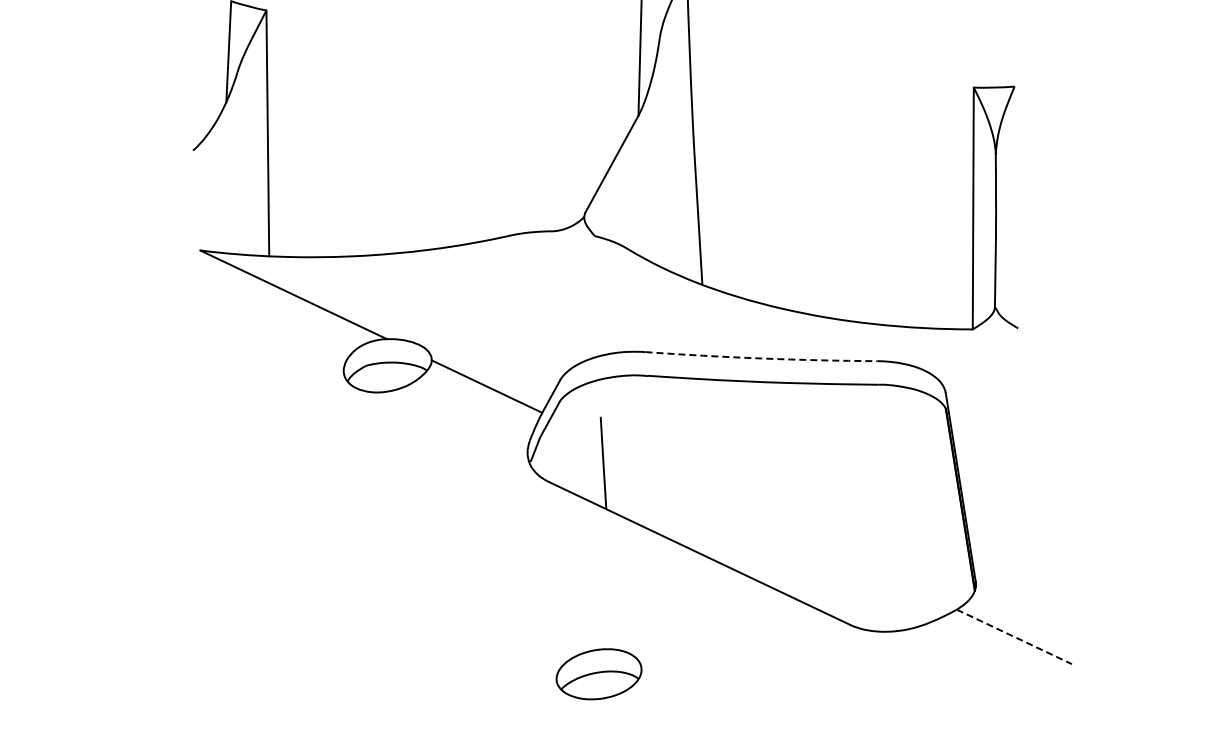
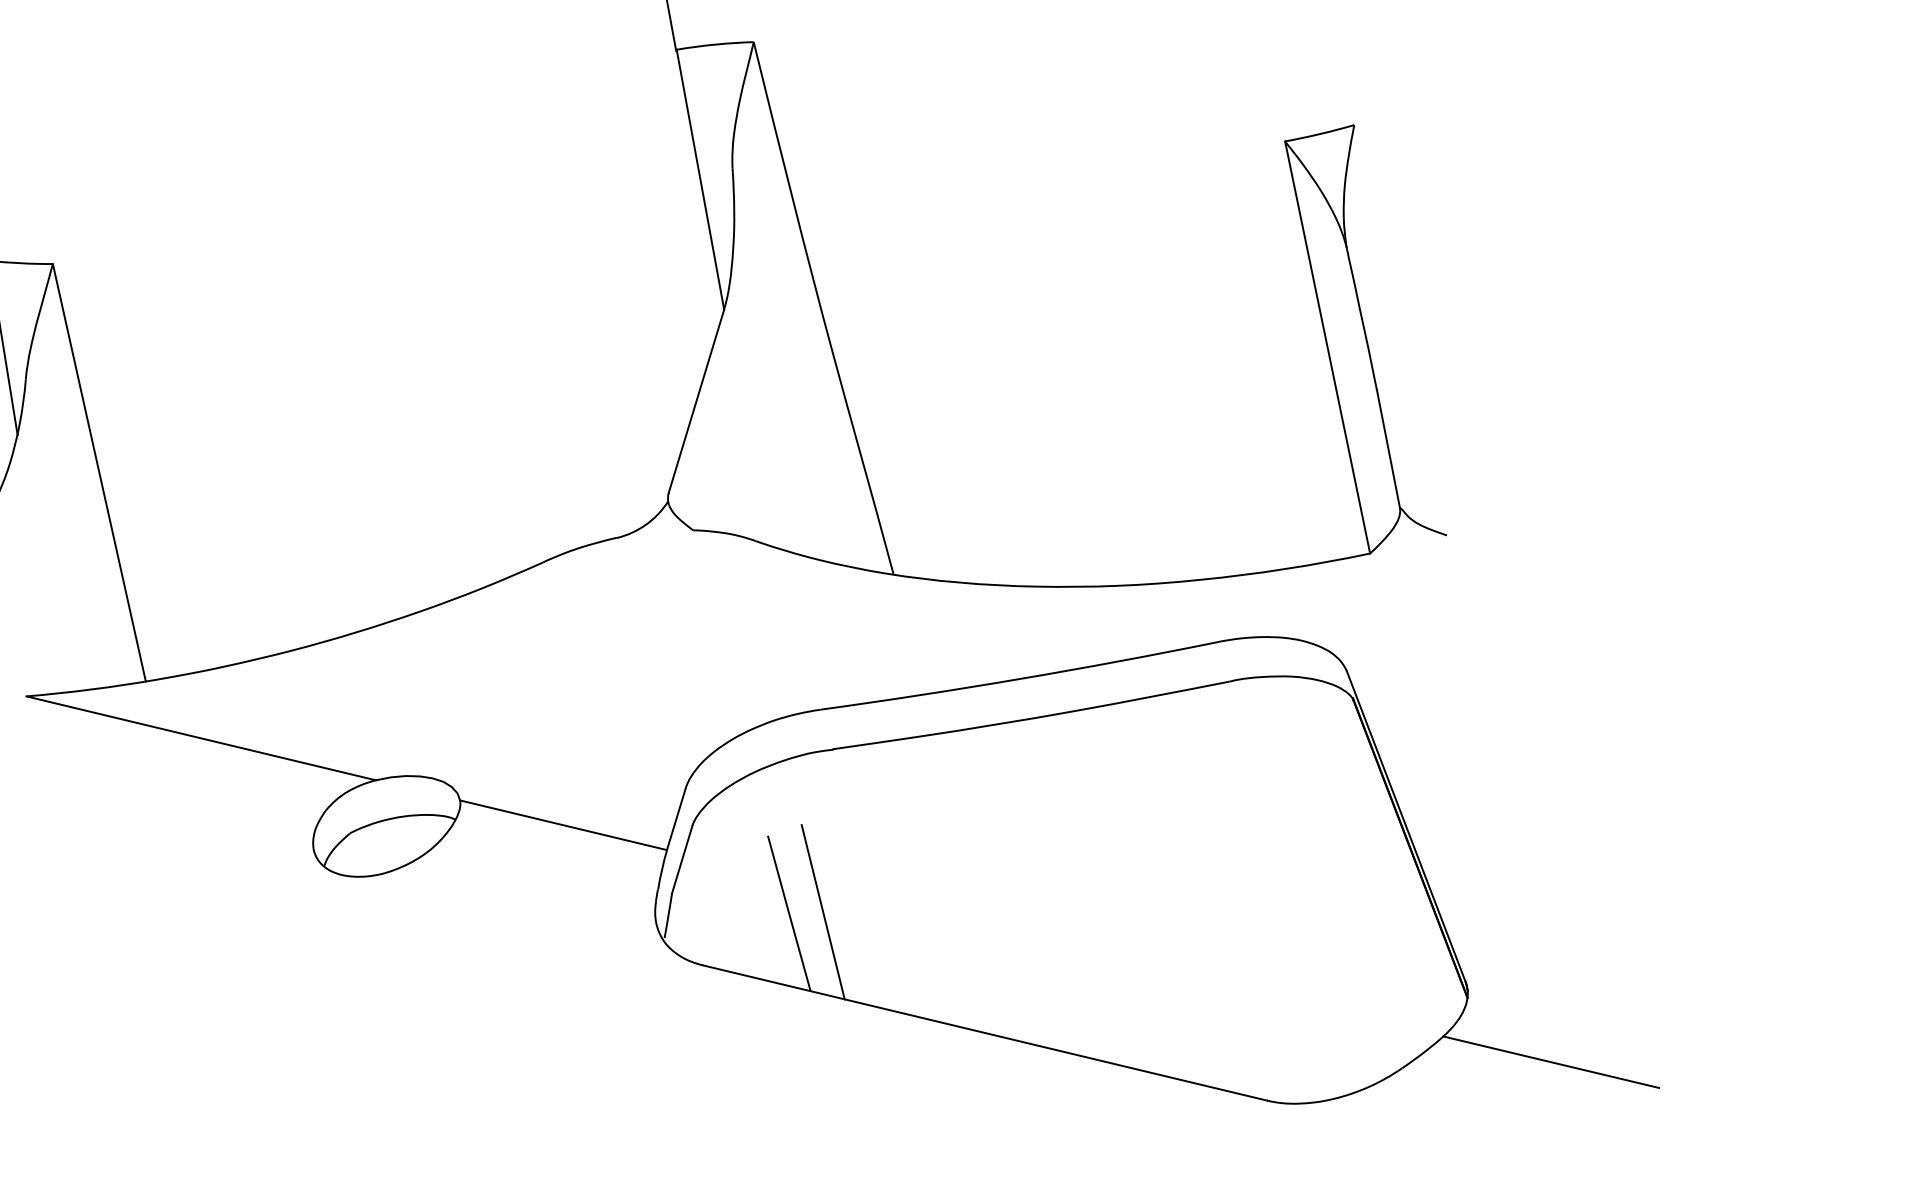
arc: (761, 358) -> (1020, 678), dashed -> solid
line: (622, 465) -> (822, 910), added
line: (1014, 636) -> (1551, 1061), dashed -> solid

